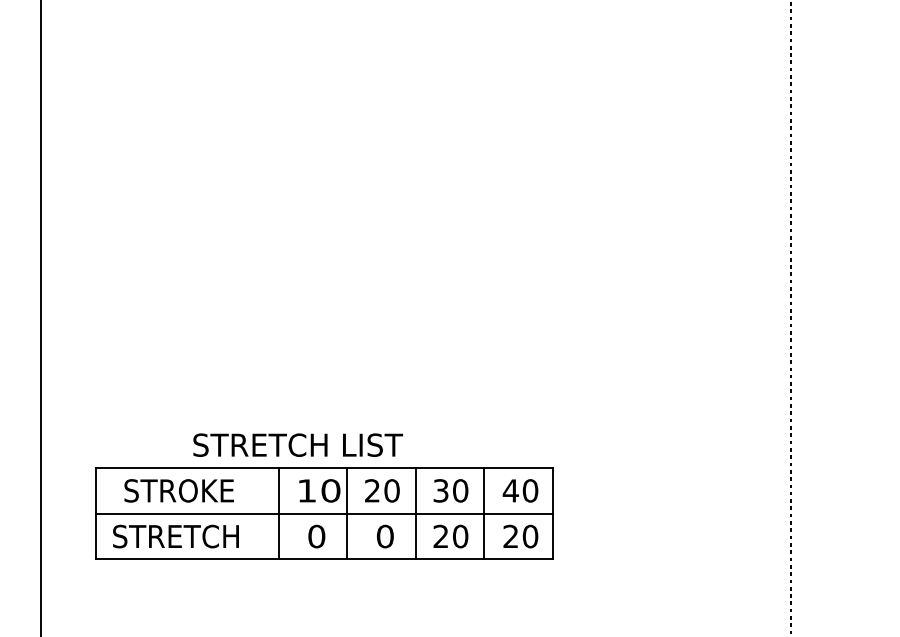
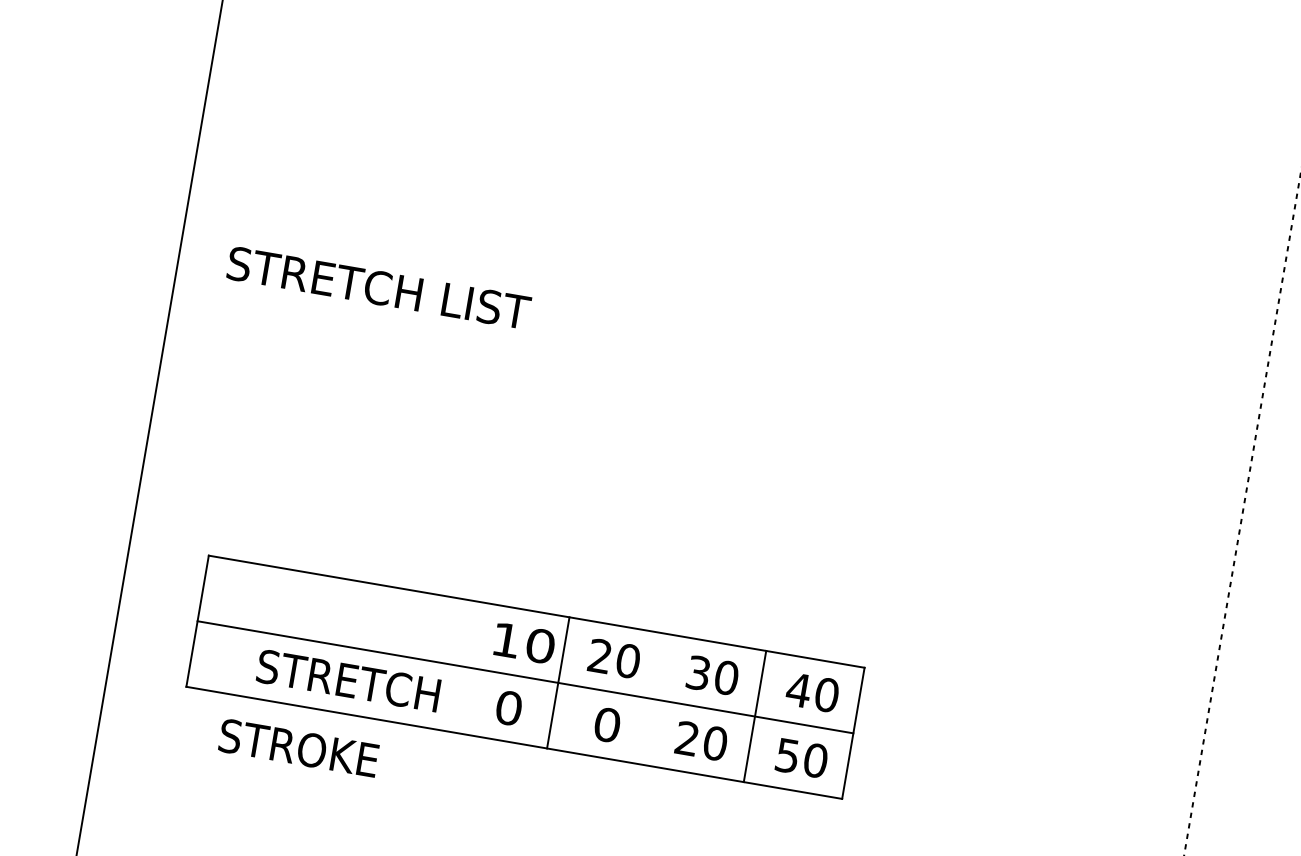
text: (297, 444) -> (378, 286), moved
text: (178, 490) -> (298, 747), moved
line: (278, 513) -> (459, 665), removed
line: (415, 513) -> (656, 699), removed
text: (175, 536) -> (347, 680), moved
text: (510, 536) -> (787, 755), 20 -> 50

